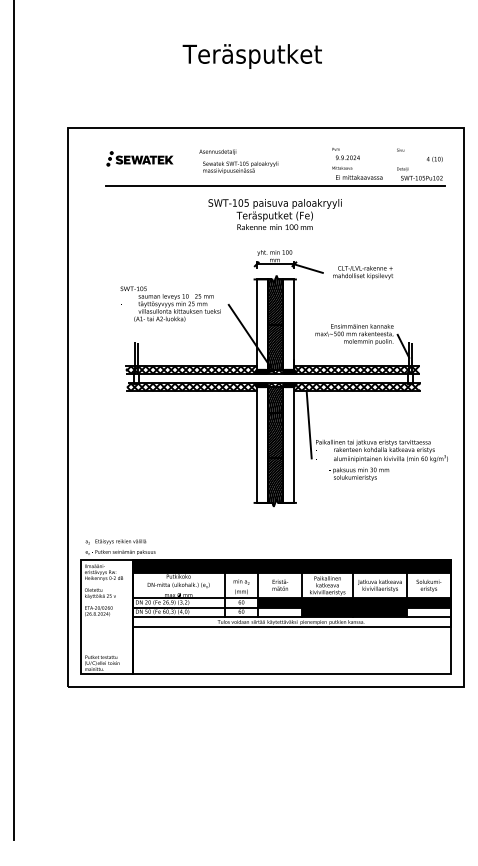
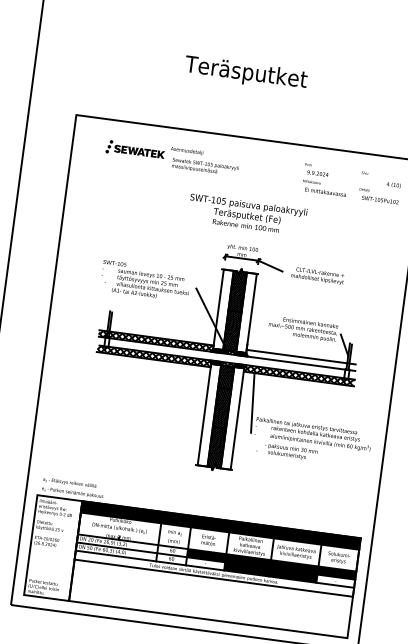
text: (238, 161) -> (204, 161), moved
line: (274, 185) -> (250, 189), removed
hatch: (356, 369) -> (300, 360), removed

